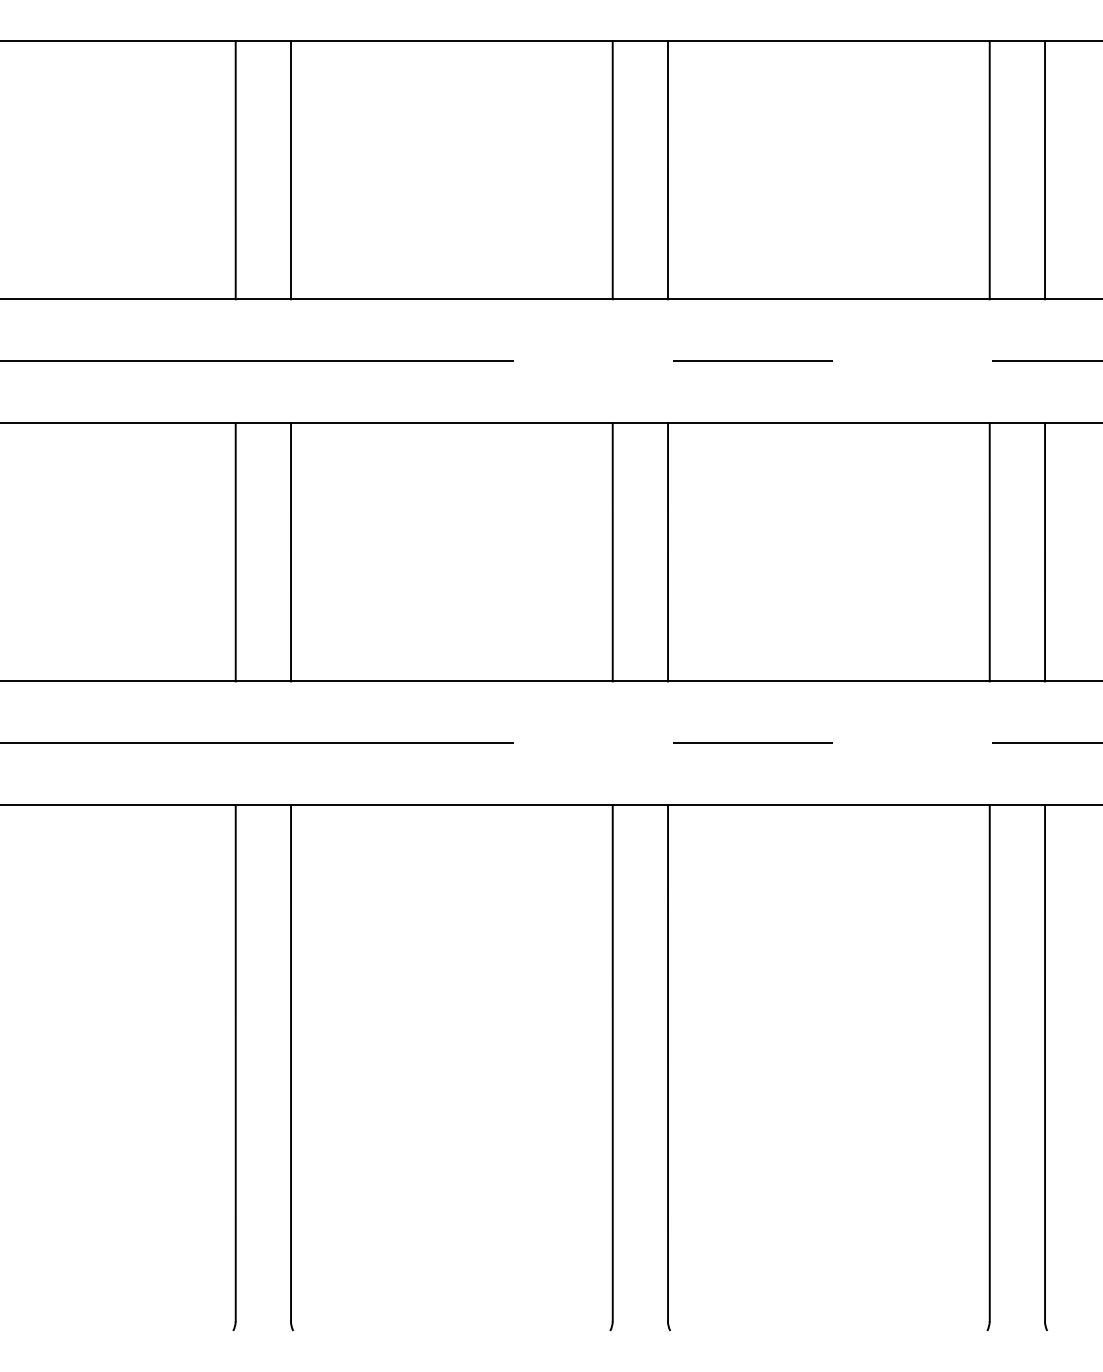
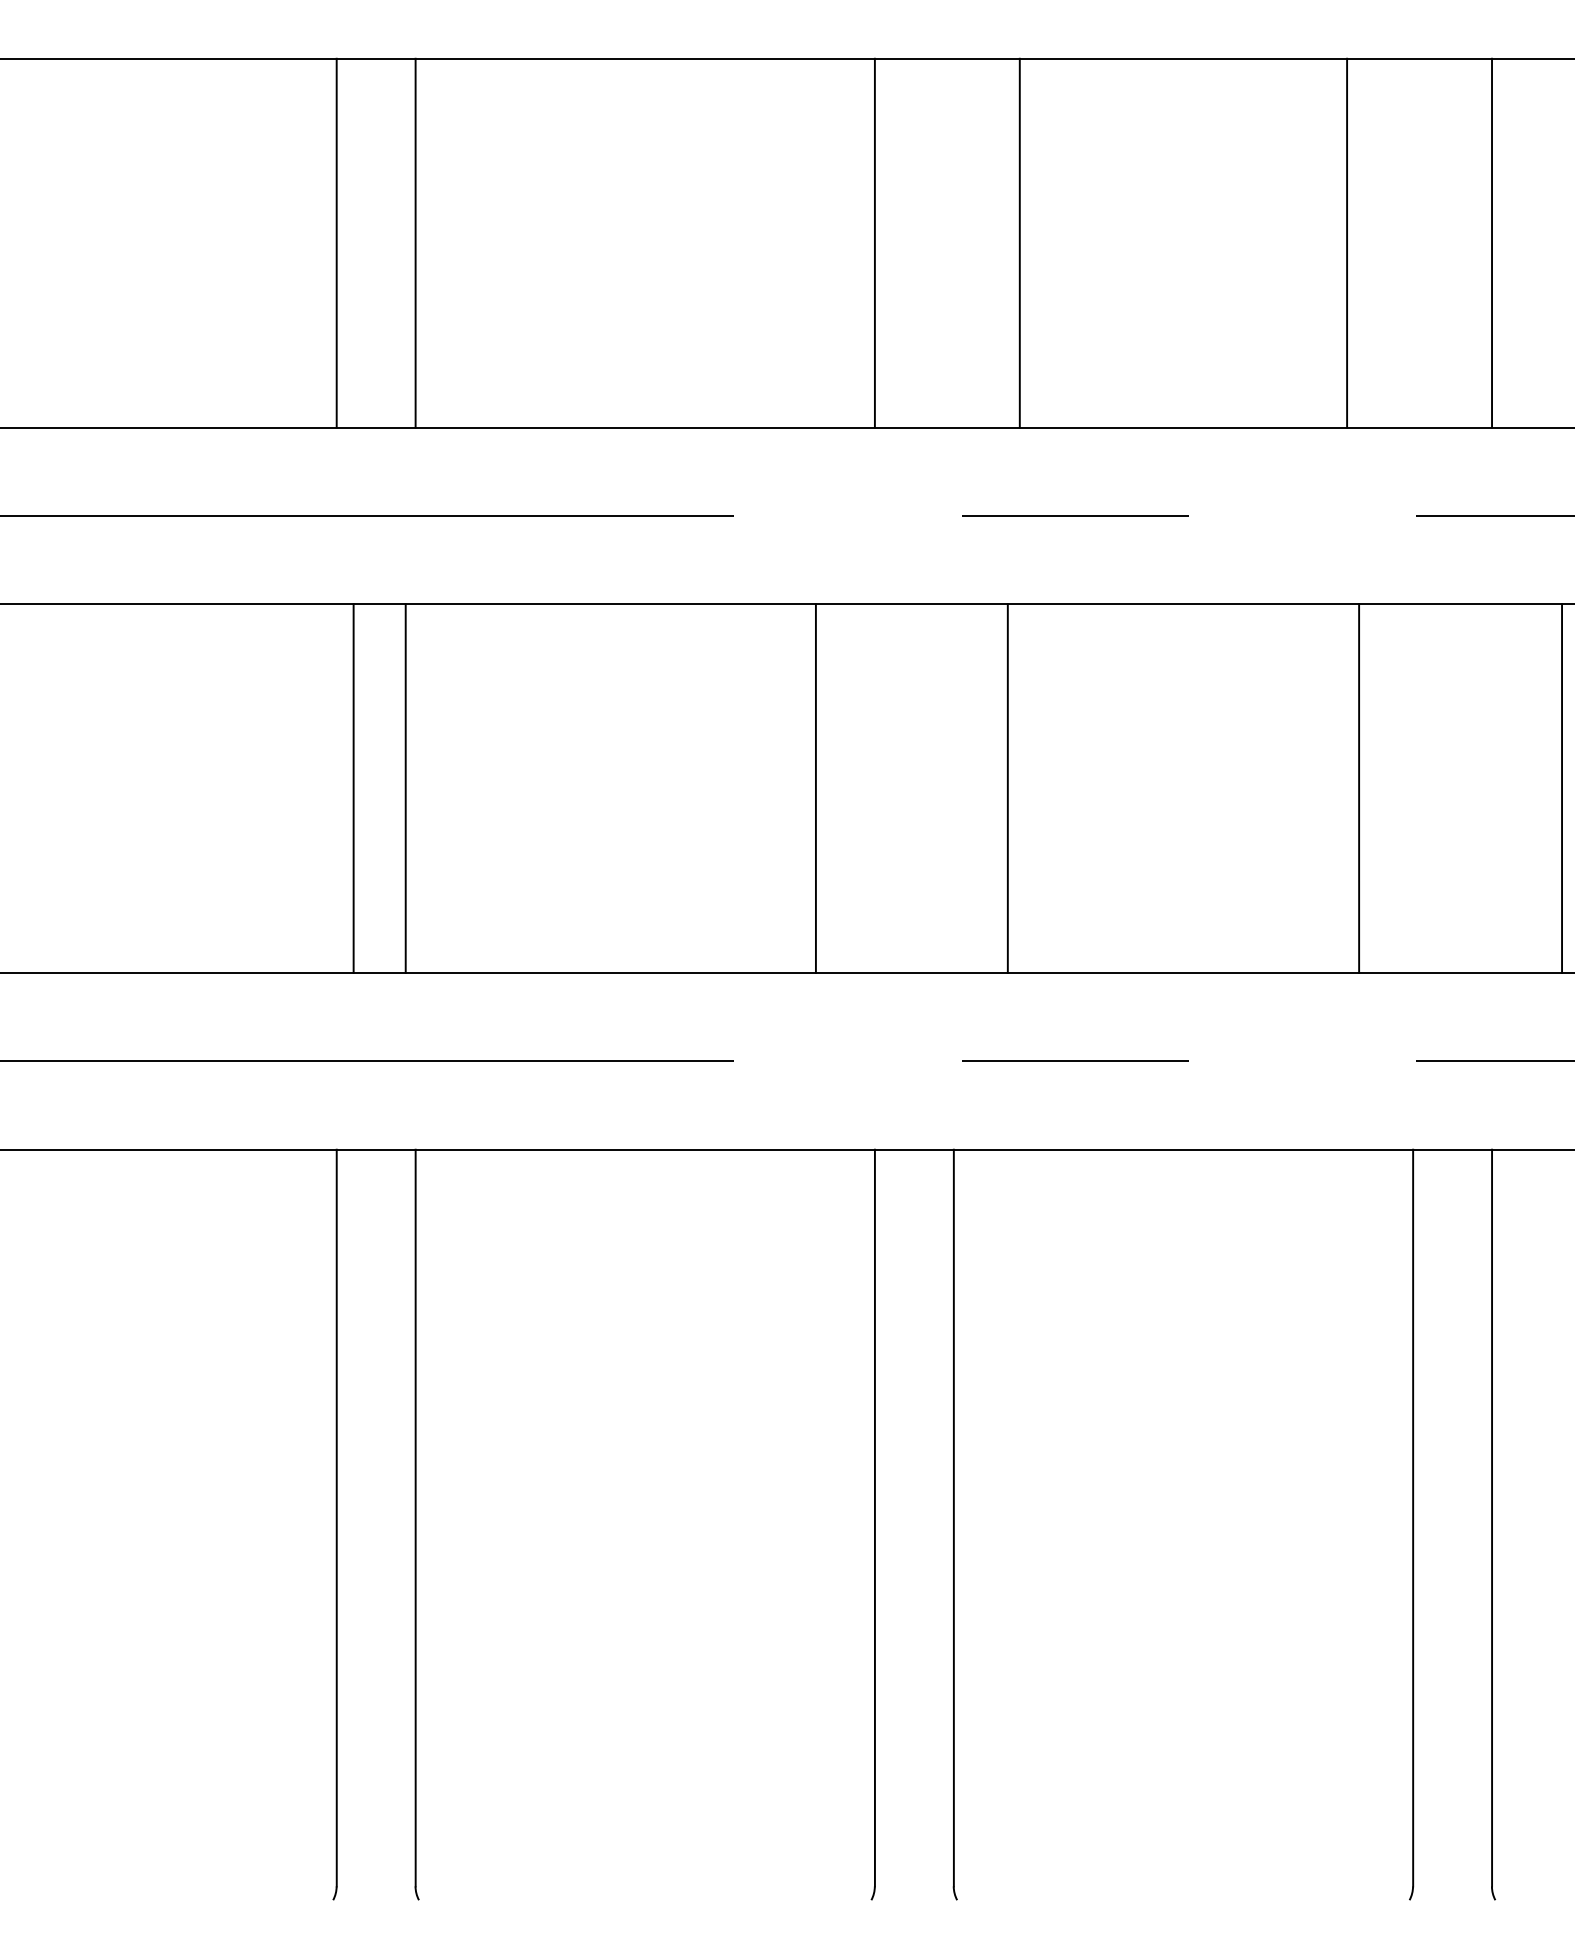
line: (667, 169) -> (1019, 242), moved
line: (990, 169) -> (1347, 242), moved
line: (235, 552) -> (405, 788), moved
line: (290, 552) -> (353, 788), moved
line: (612, 552) -> (815, 788), moved
line: (667, 552) -> (1007, 788), moved
line: (990, 552) -> (1359, 788), moved
line: (1045, 552) -> (1562, 788), moved

